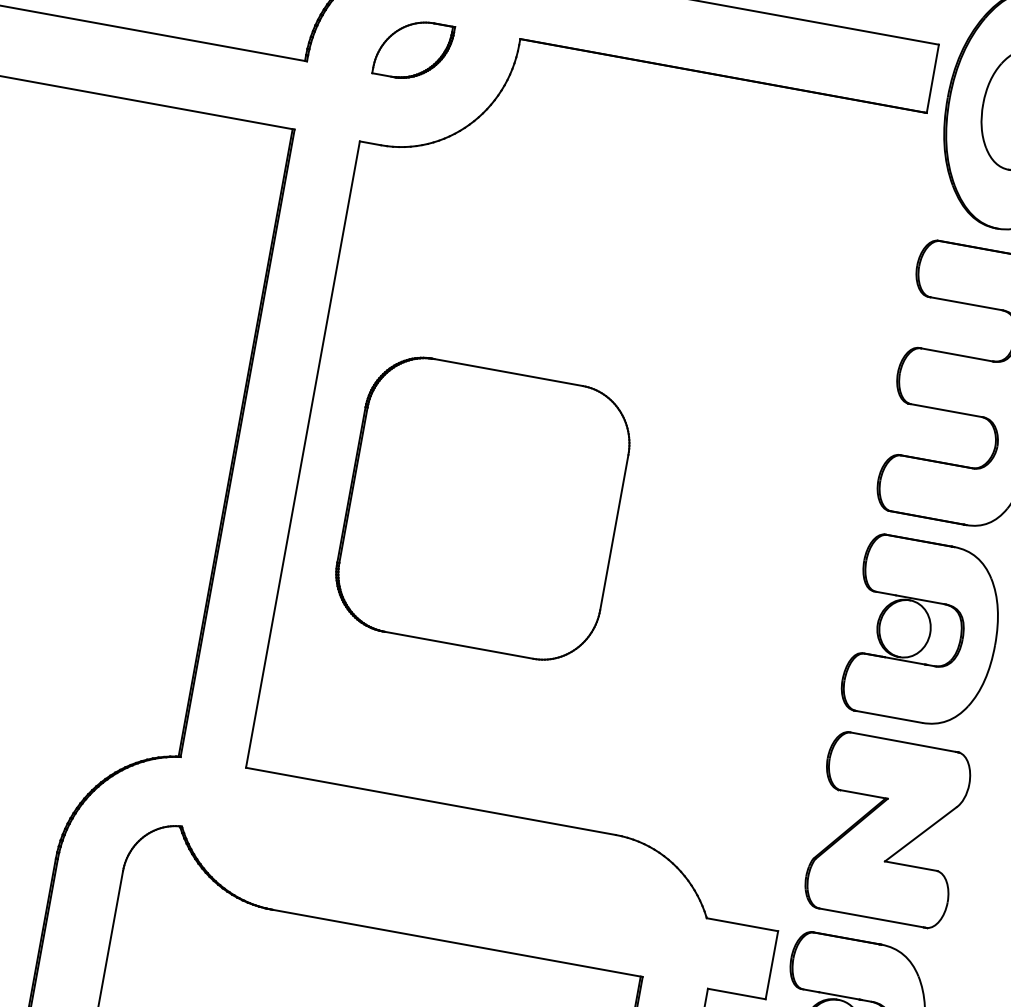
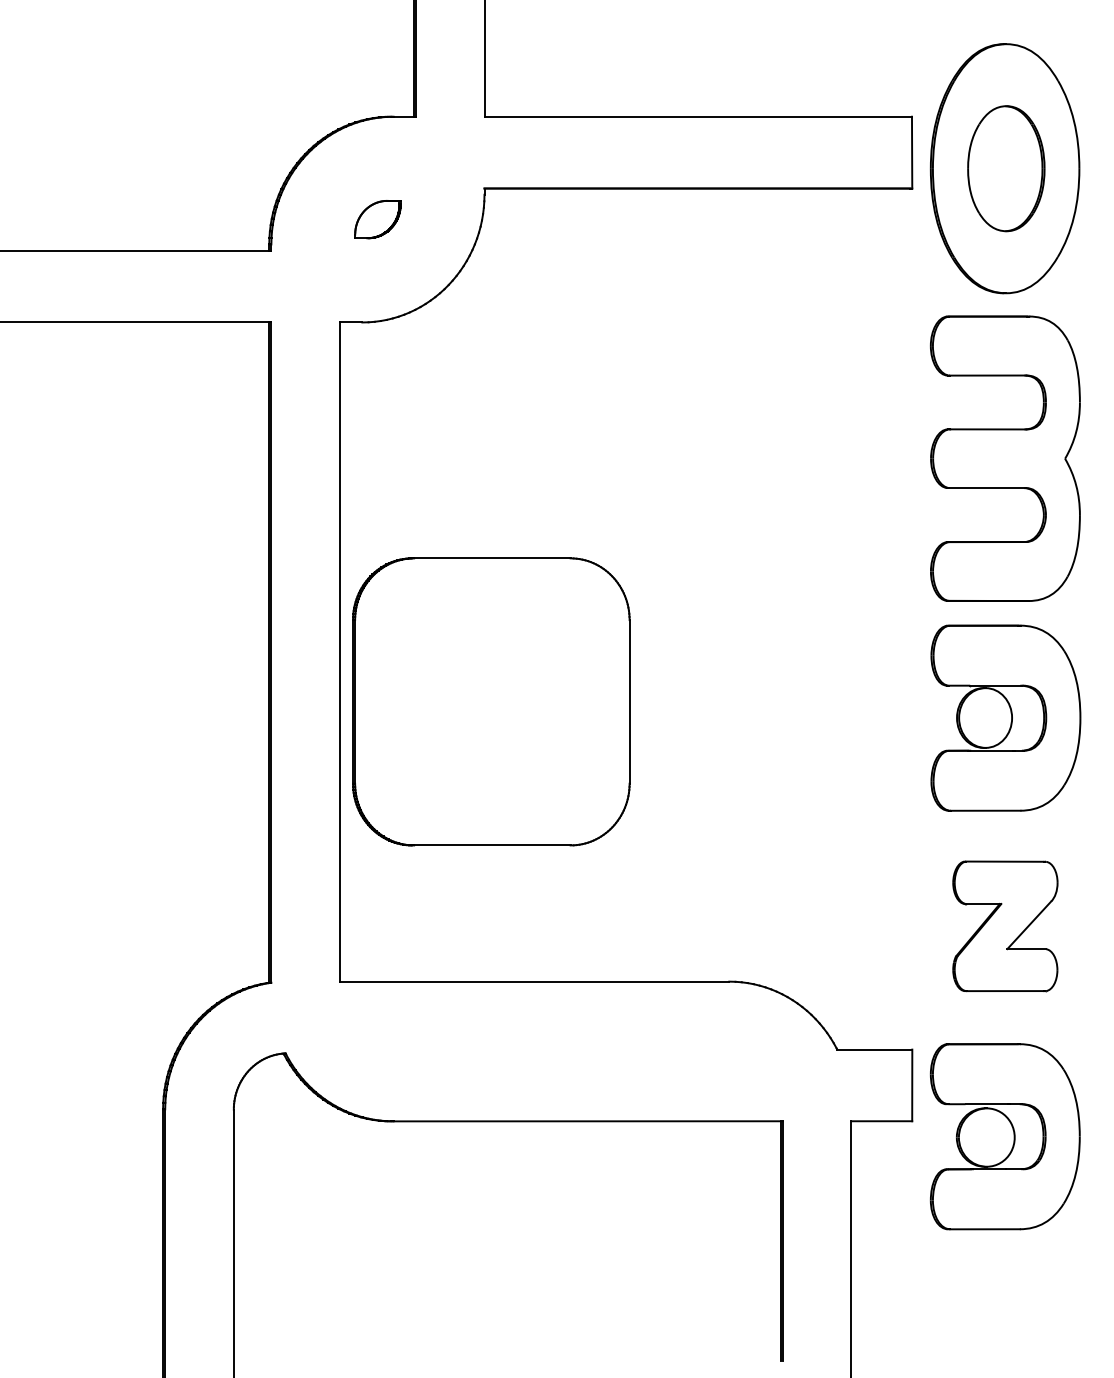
part: (413, 50) -> (377, 219), size x0.6
part: (483, 508) -> (491, 701), moved
part: (887, 830) -> (1005, 926), size x0.7

